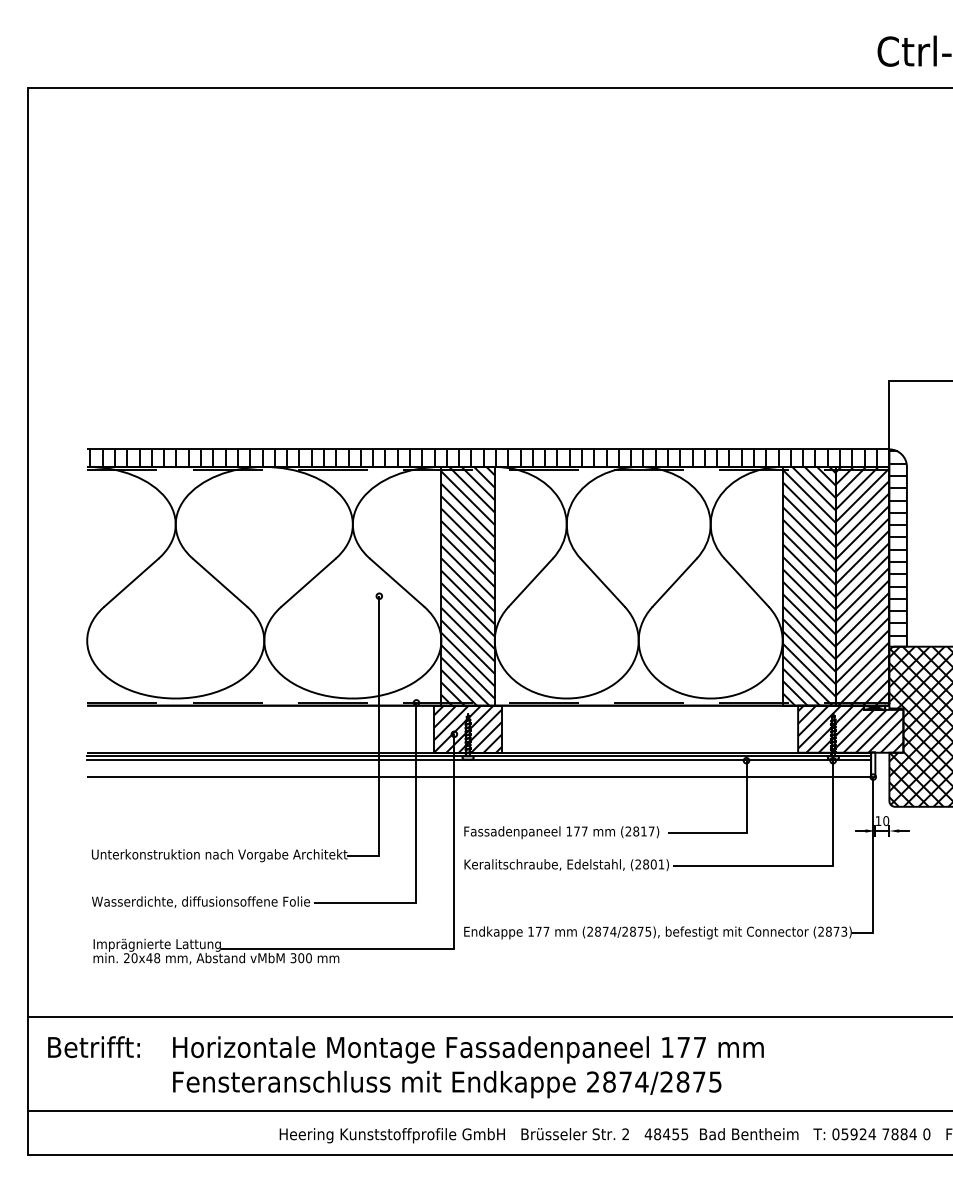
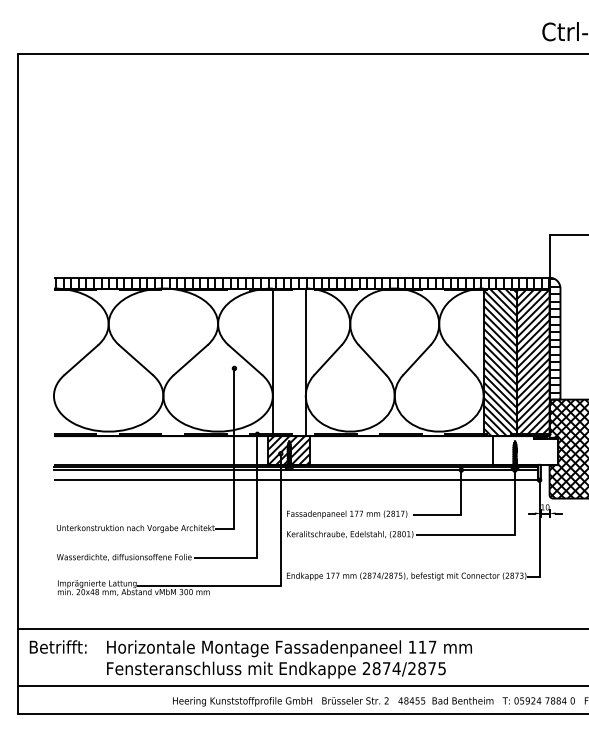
hatch: (466, 586) -> (288, 362), removed
hatch: (850, 729) -> (525, 450), removed
text: (683, 1046) -> (422, 646), 177 -> 117

